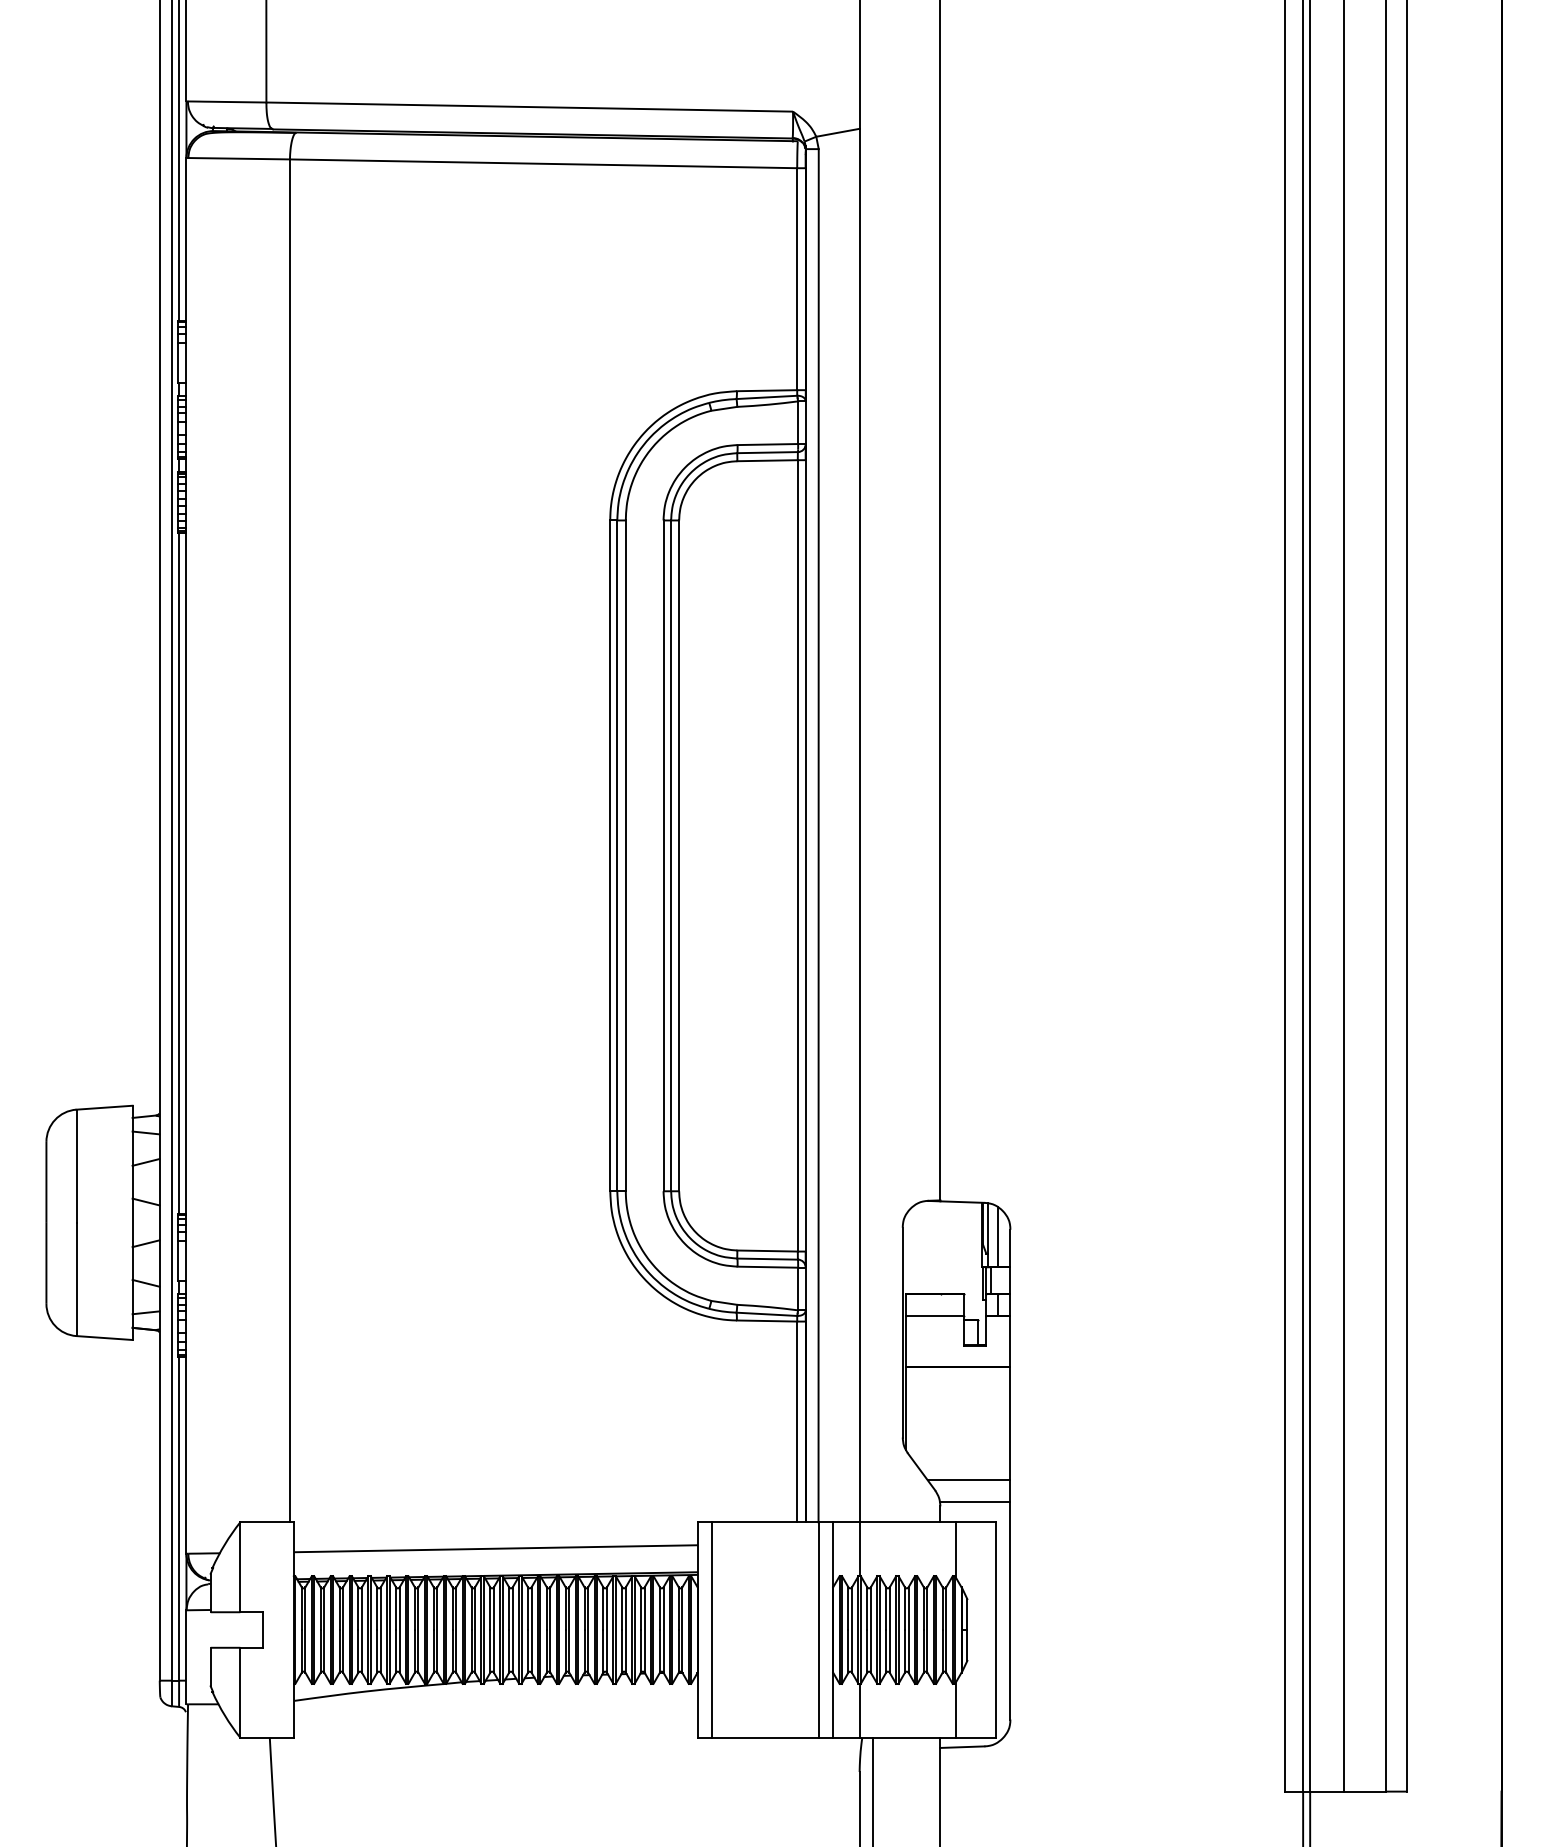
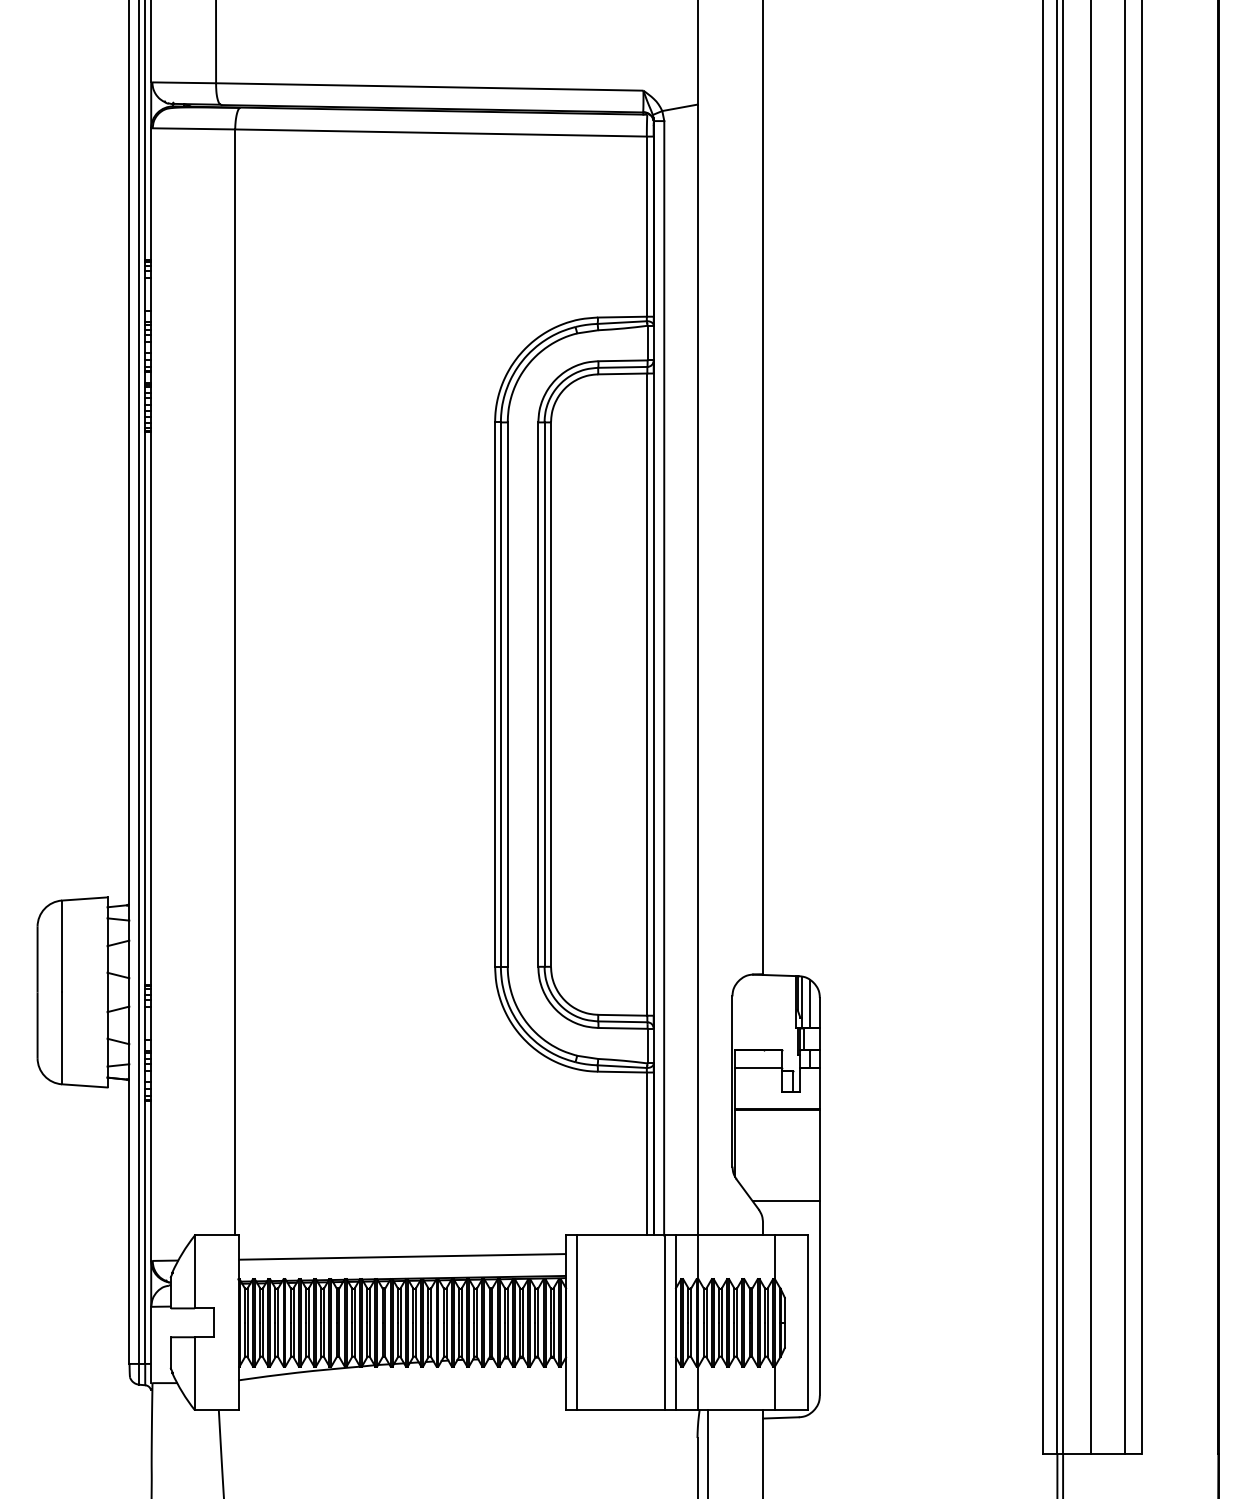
line: (974, 1501) -> (790, 1218), removed

